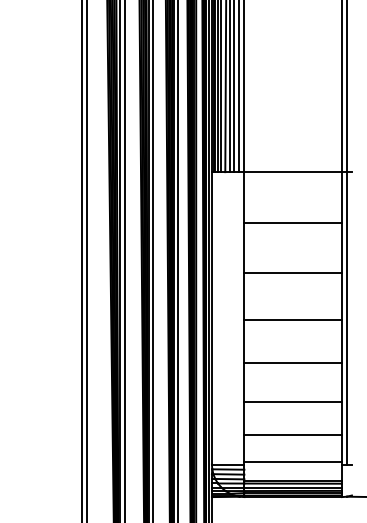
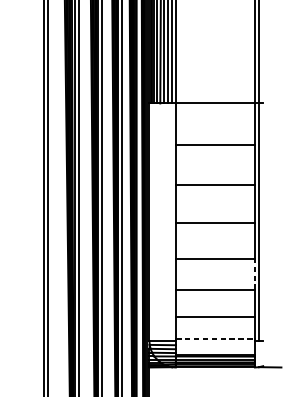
line: (341, 382) -> (254, 274), solid -> dashed
line: (293, 461) -> (215, 338), solid -> dashed

